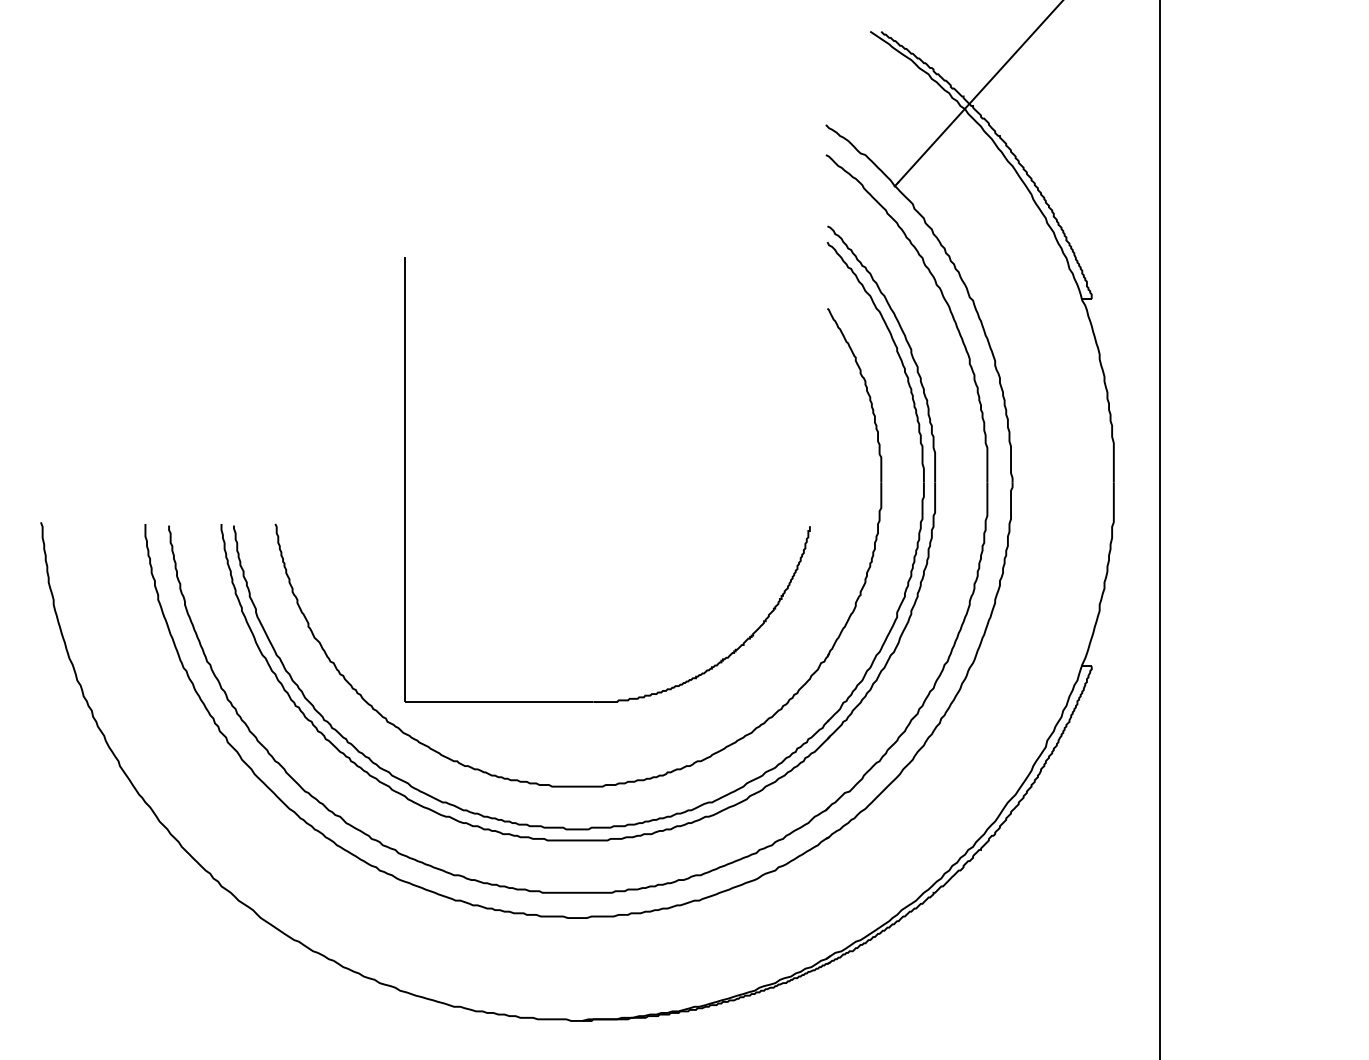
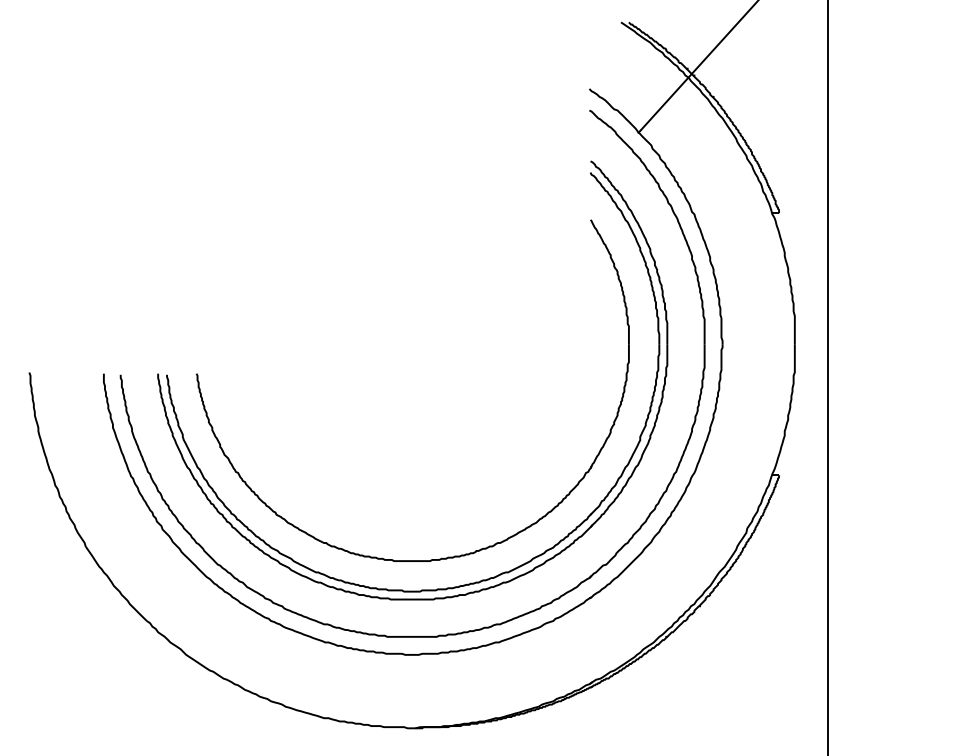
part: (405, 480) -> (289, 342), removed

